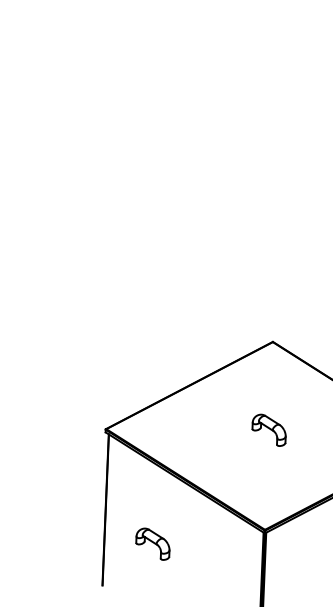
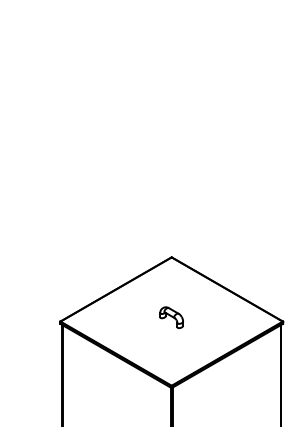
part: (152, 543) -> (95, 398), removed

